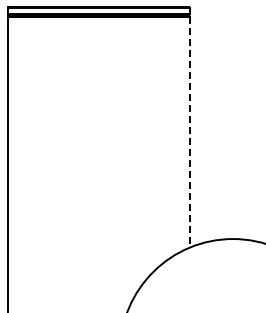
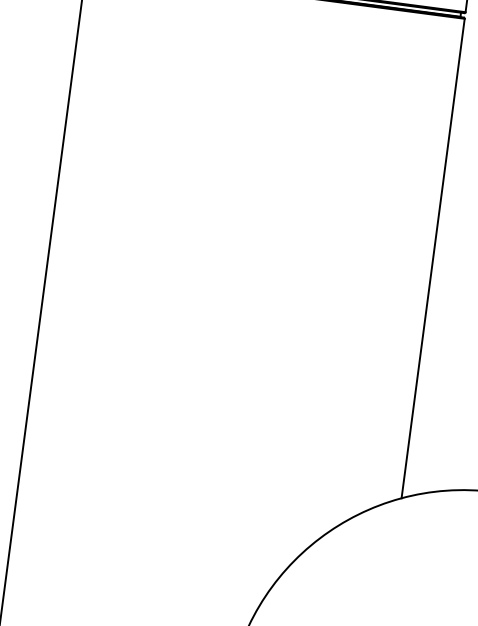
line: (189, 133) -> (432, 260), dashed -> solid

